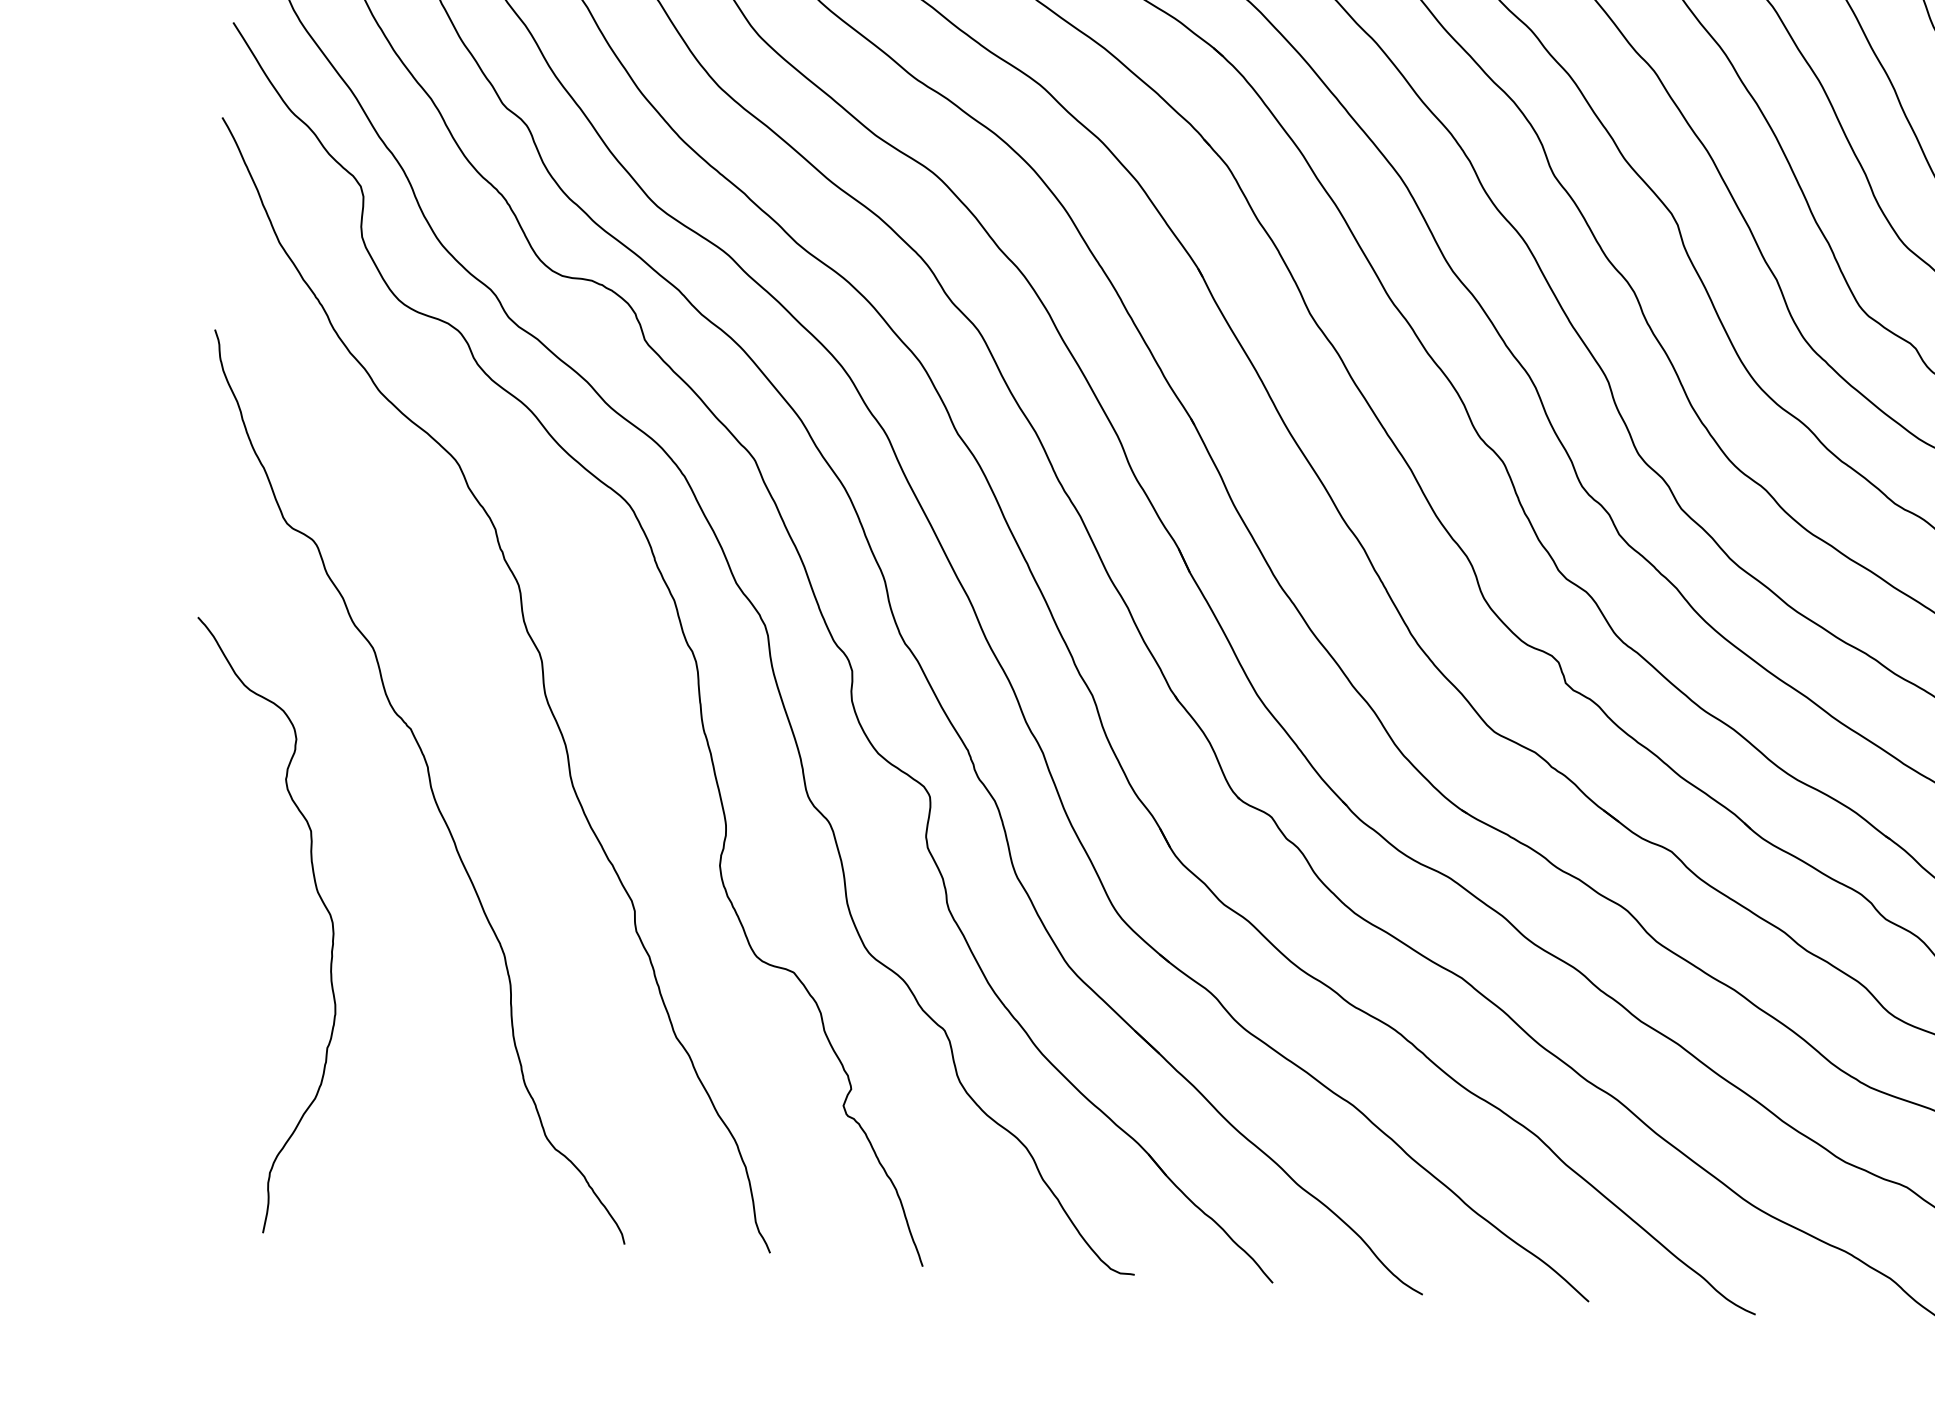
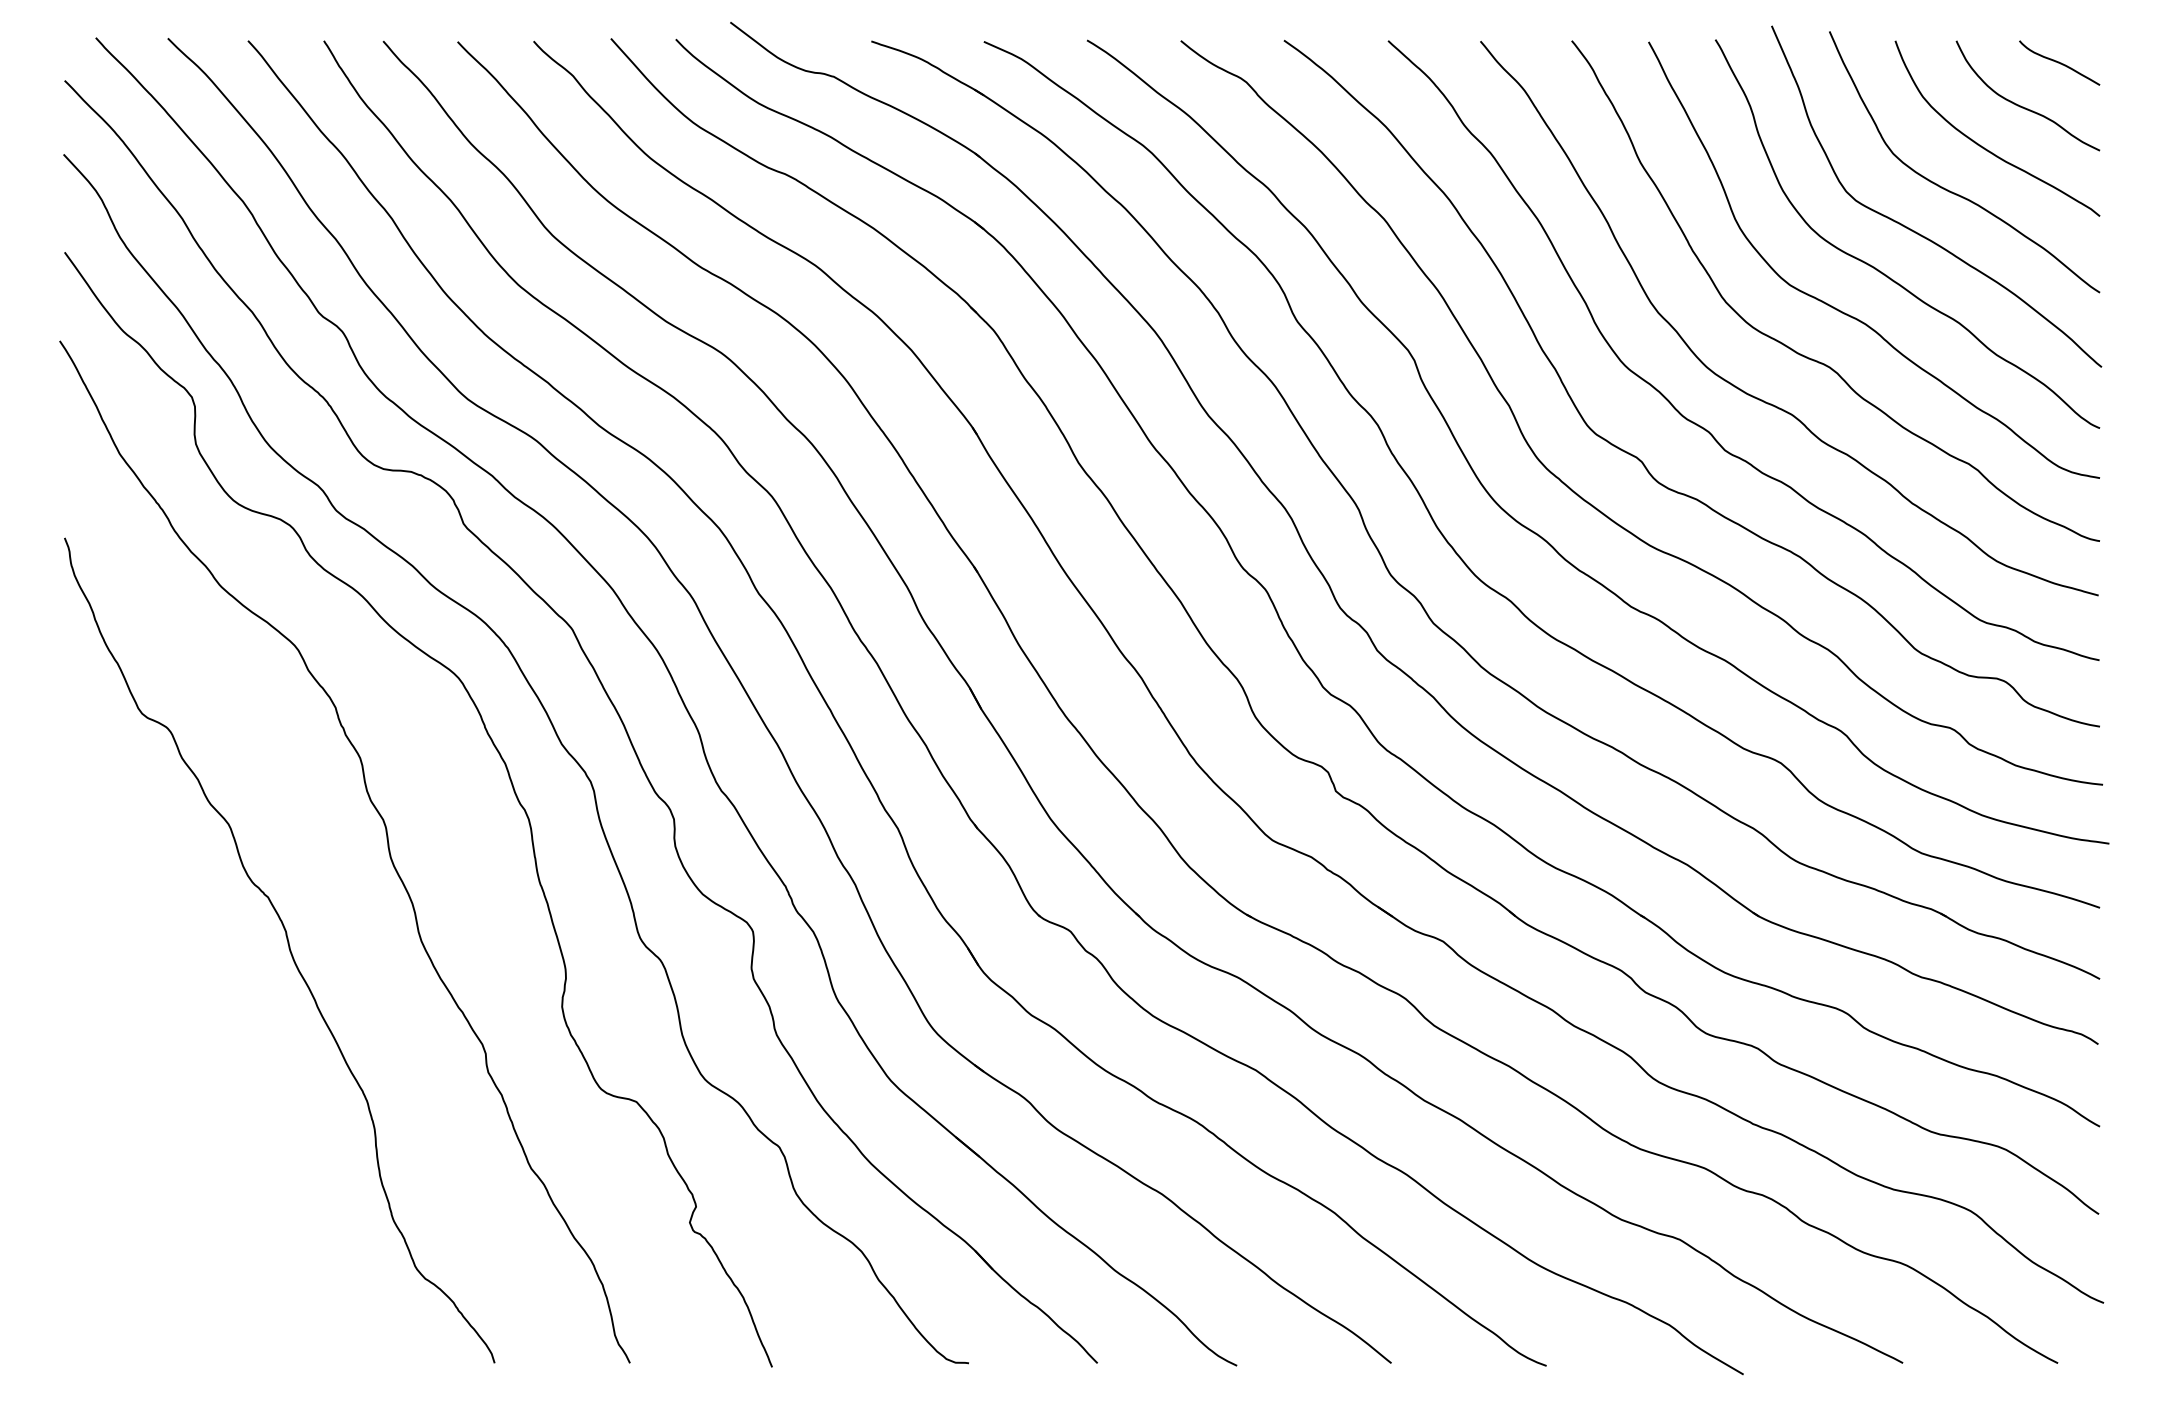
curve: (319, 897) -> (192, 1058), removed

